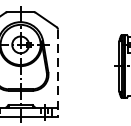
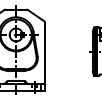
line: (58, 72) -> (45, 56), dashed -> solid

